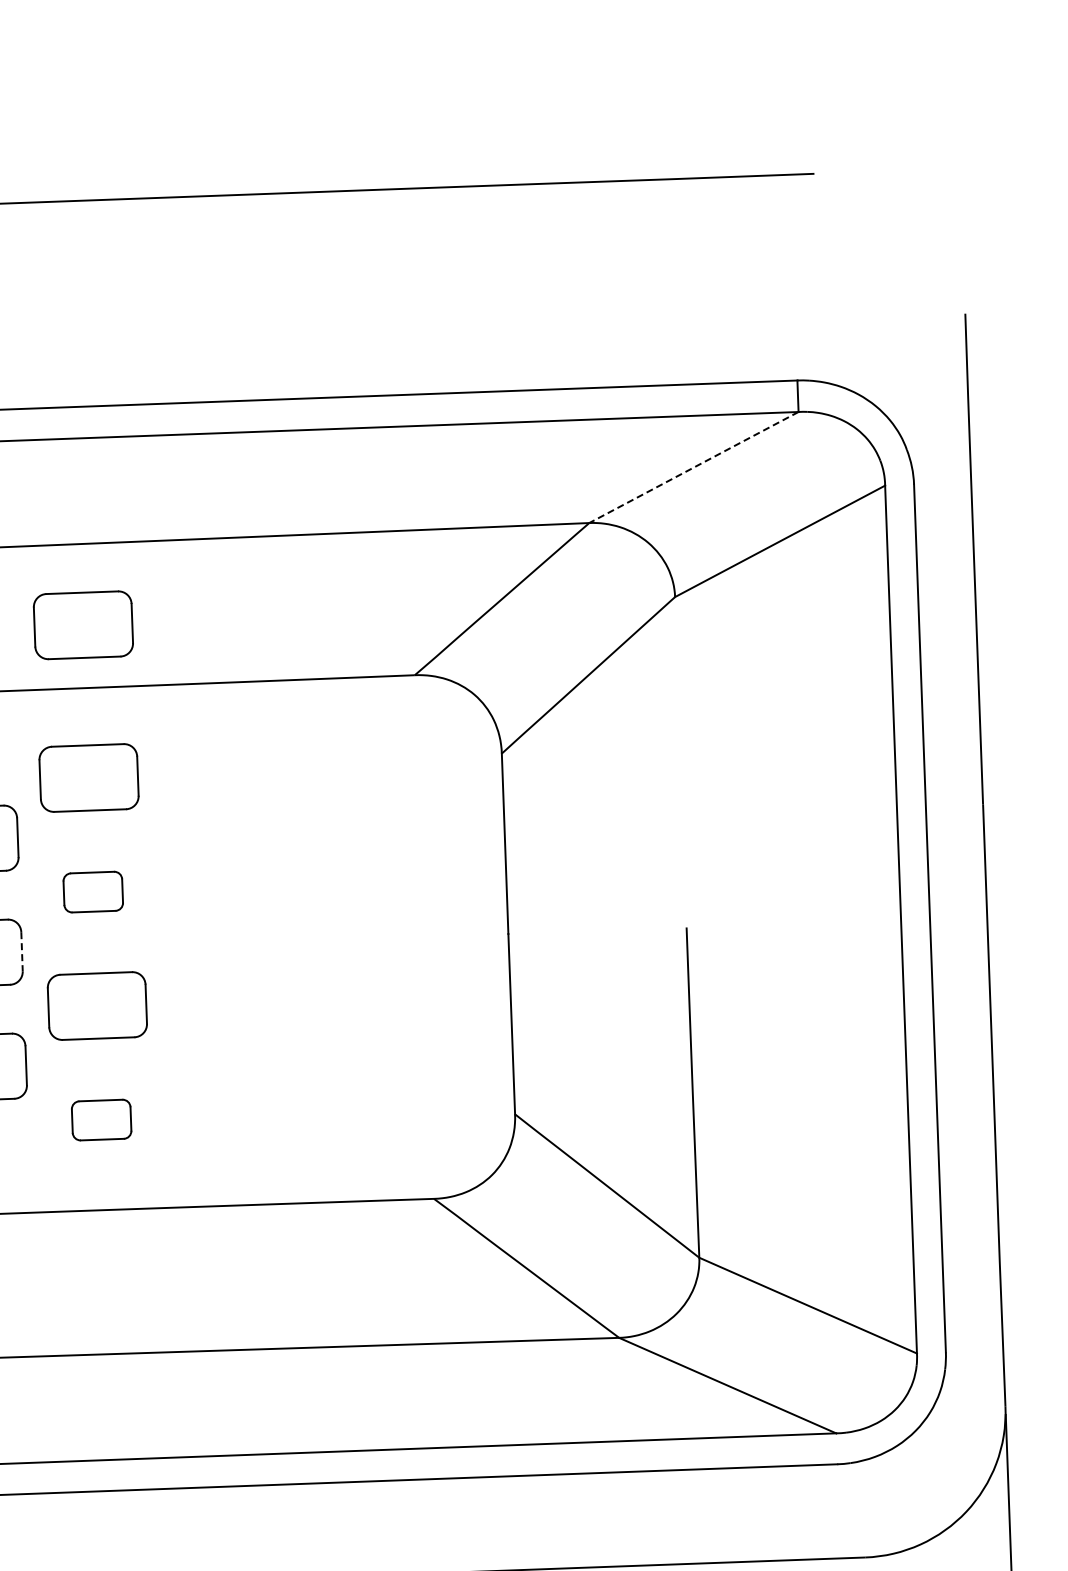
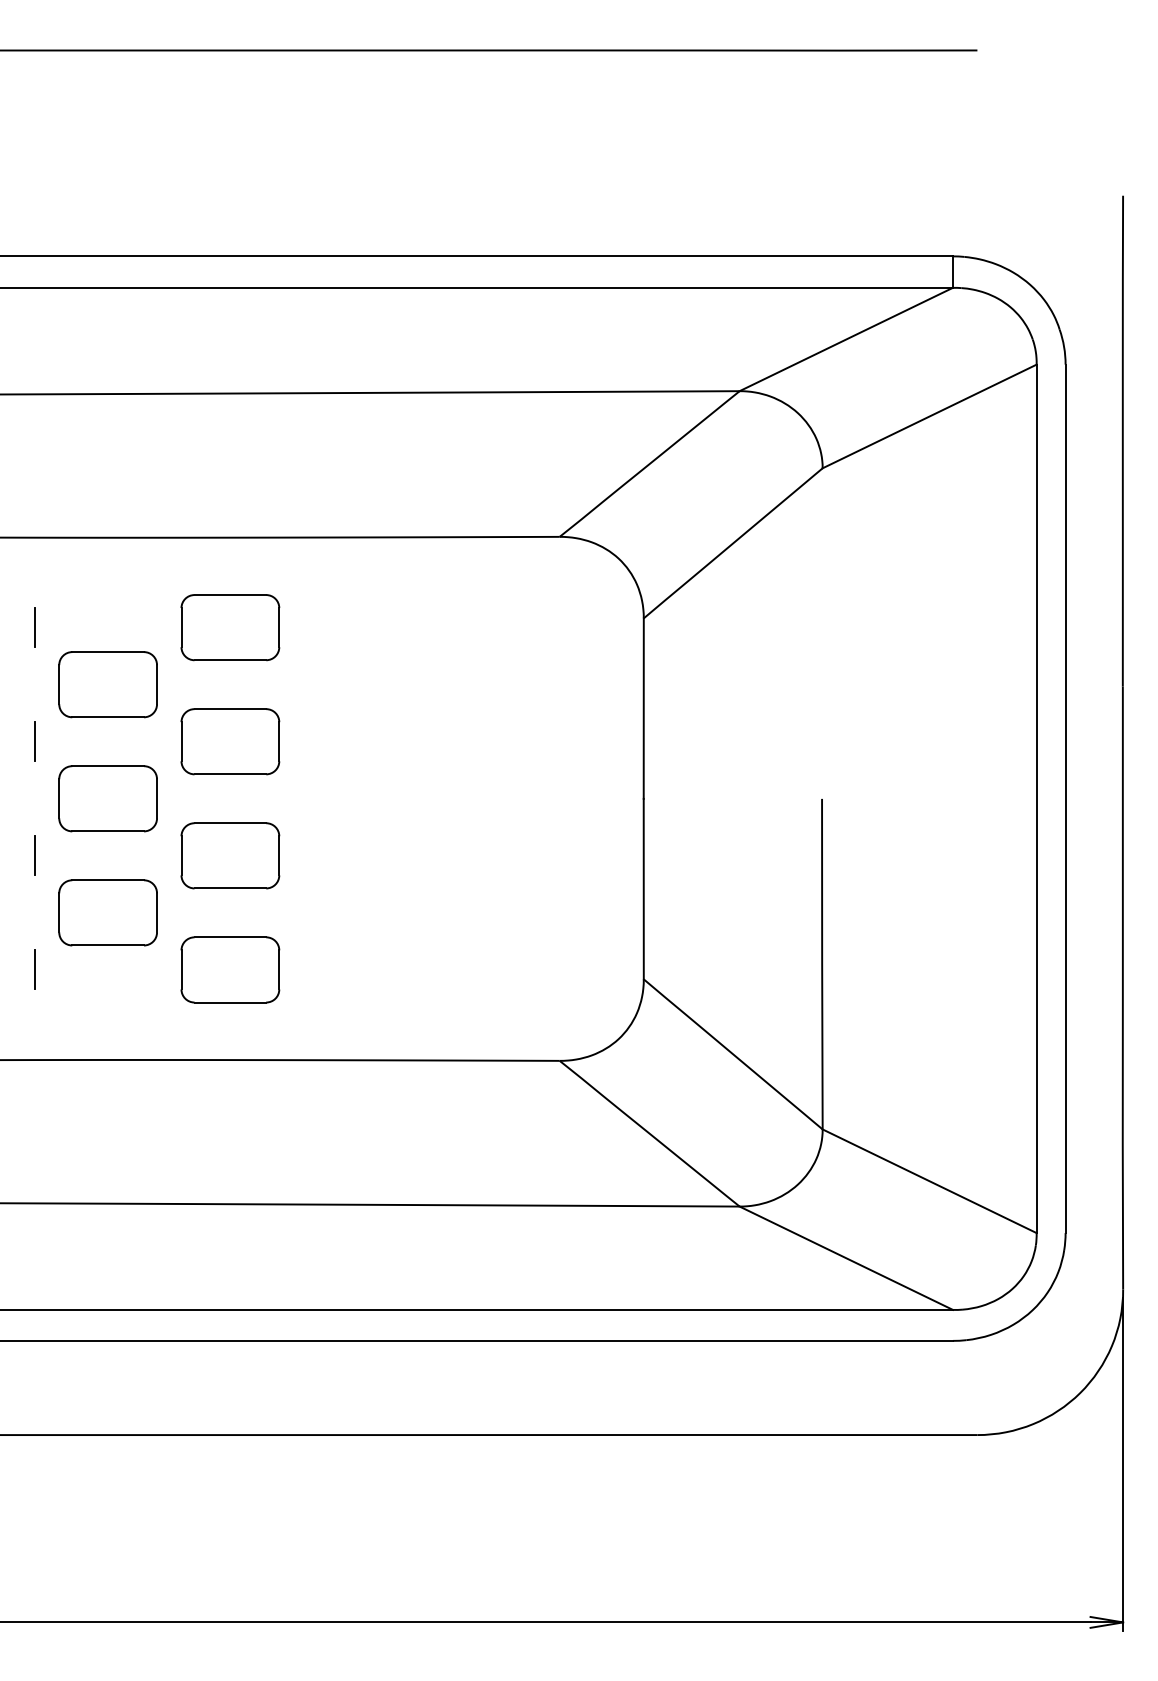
line: (693, 467) -> (845, 339), dashed -> solid
part: (83, 624) -> (230, 474), removed
part: (93, 891) -> (230, 741), size x1.67
line: (22, 951) -> (157, 798), dashed -> solid
part: (101, 1119) -> (230, 969), size x1.67

